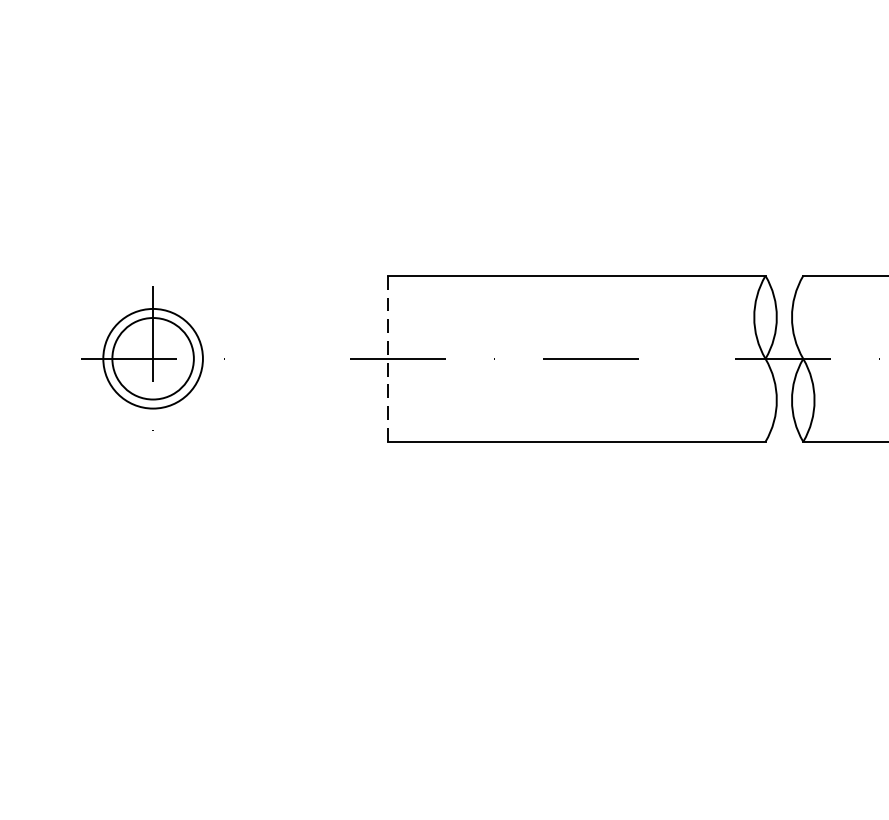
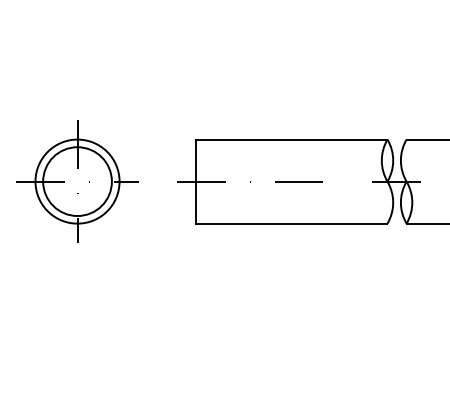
part: (153, 358) -> (77, 181), size x1.67
line: (388, 360) -> (196, 182), dashed -> solid

